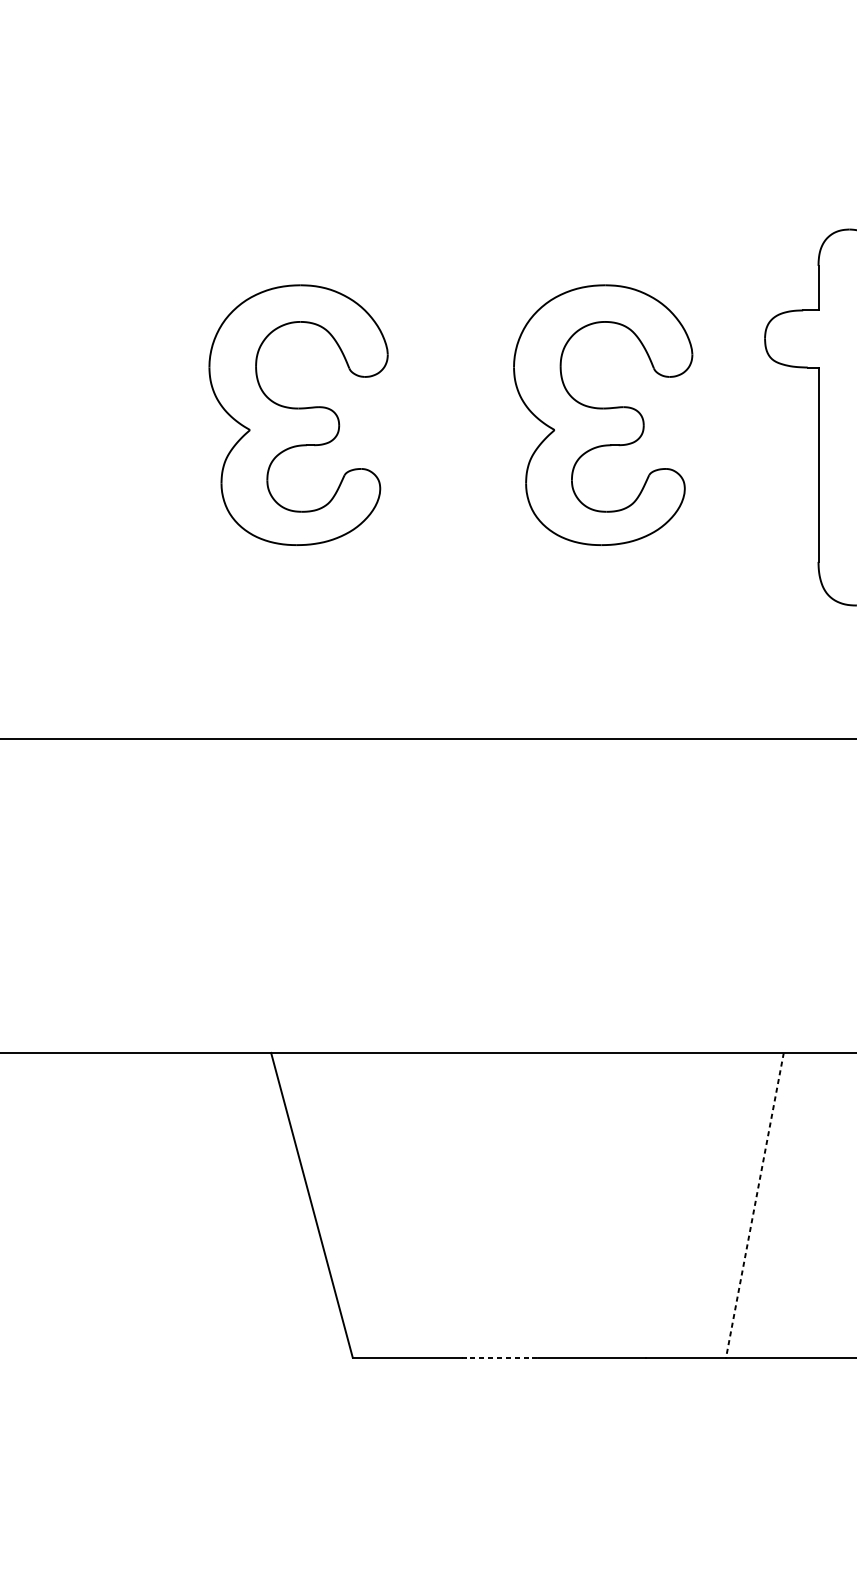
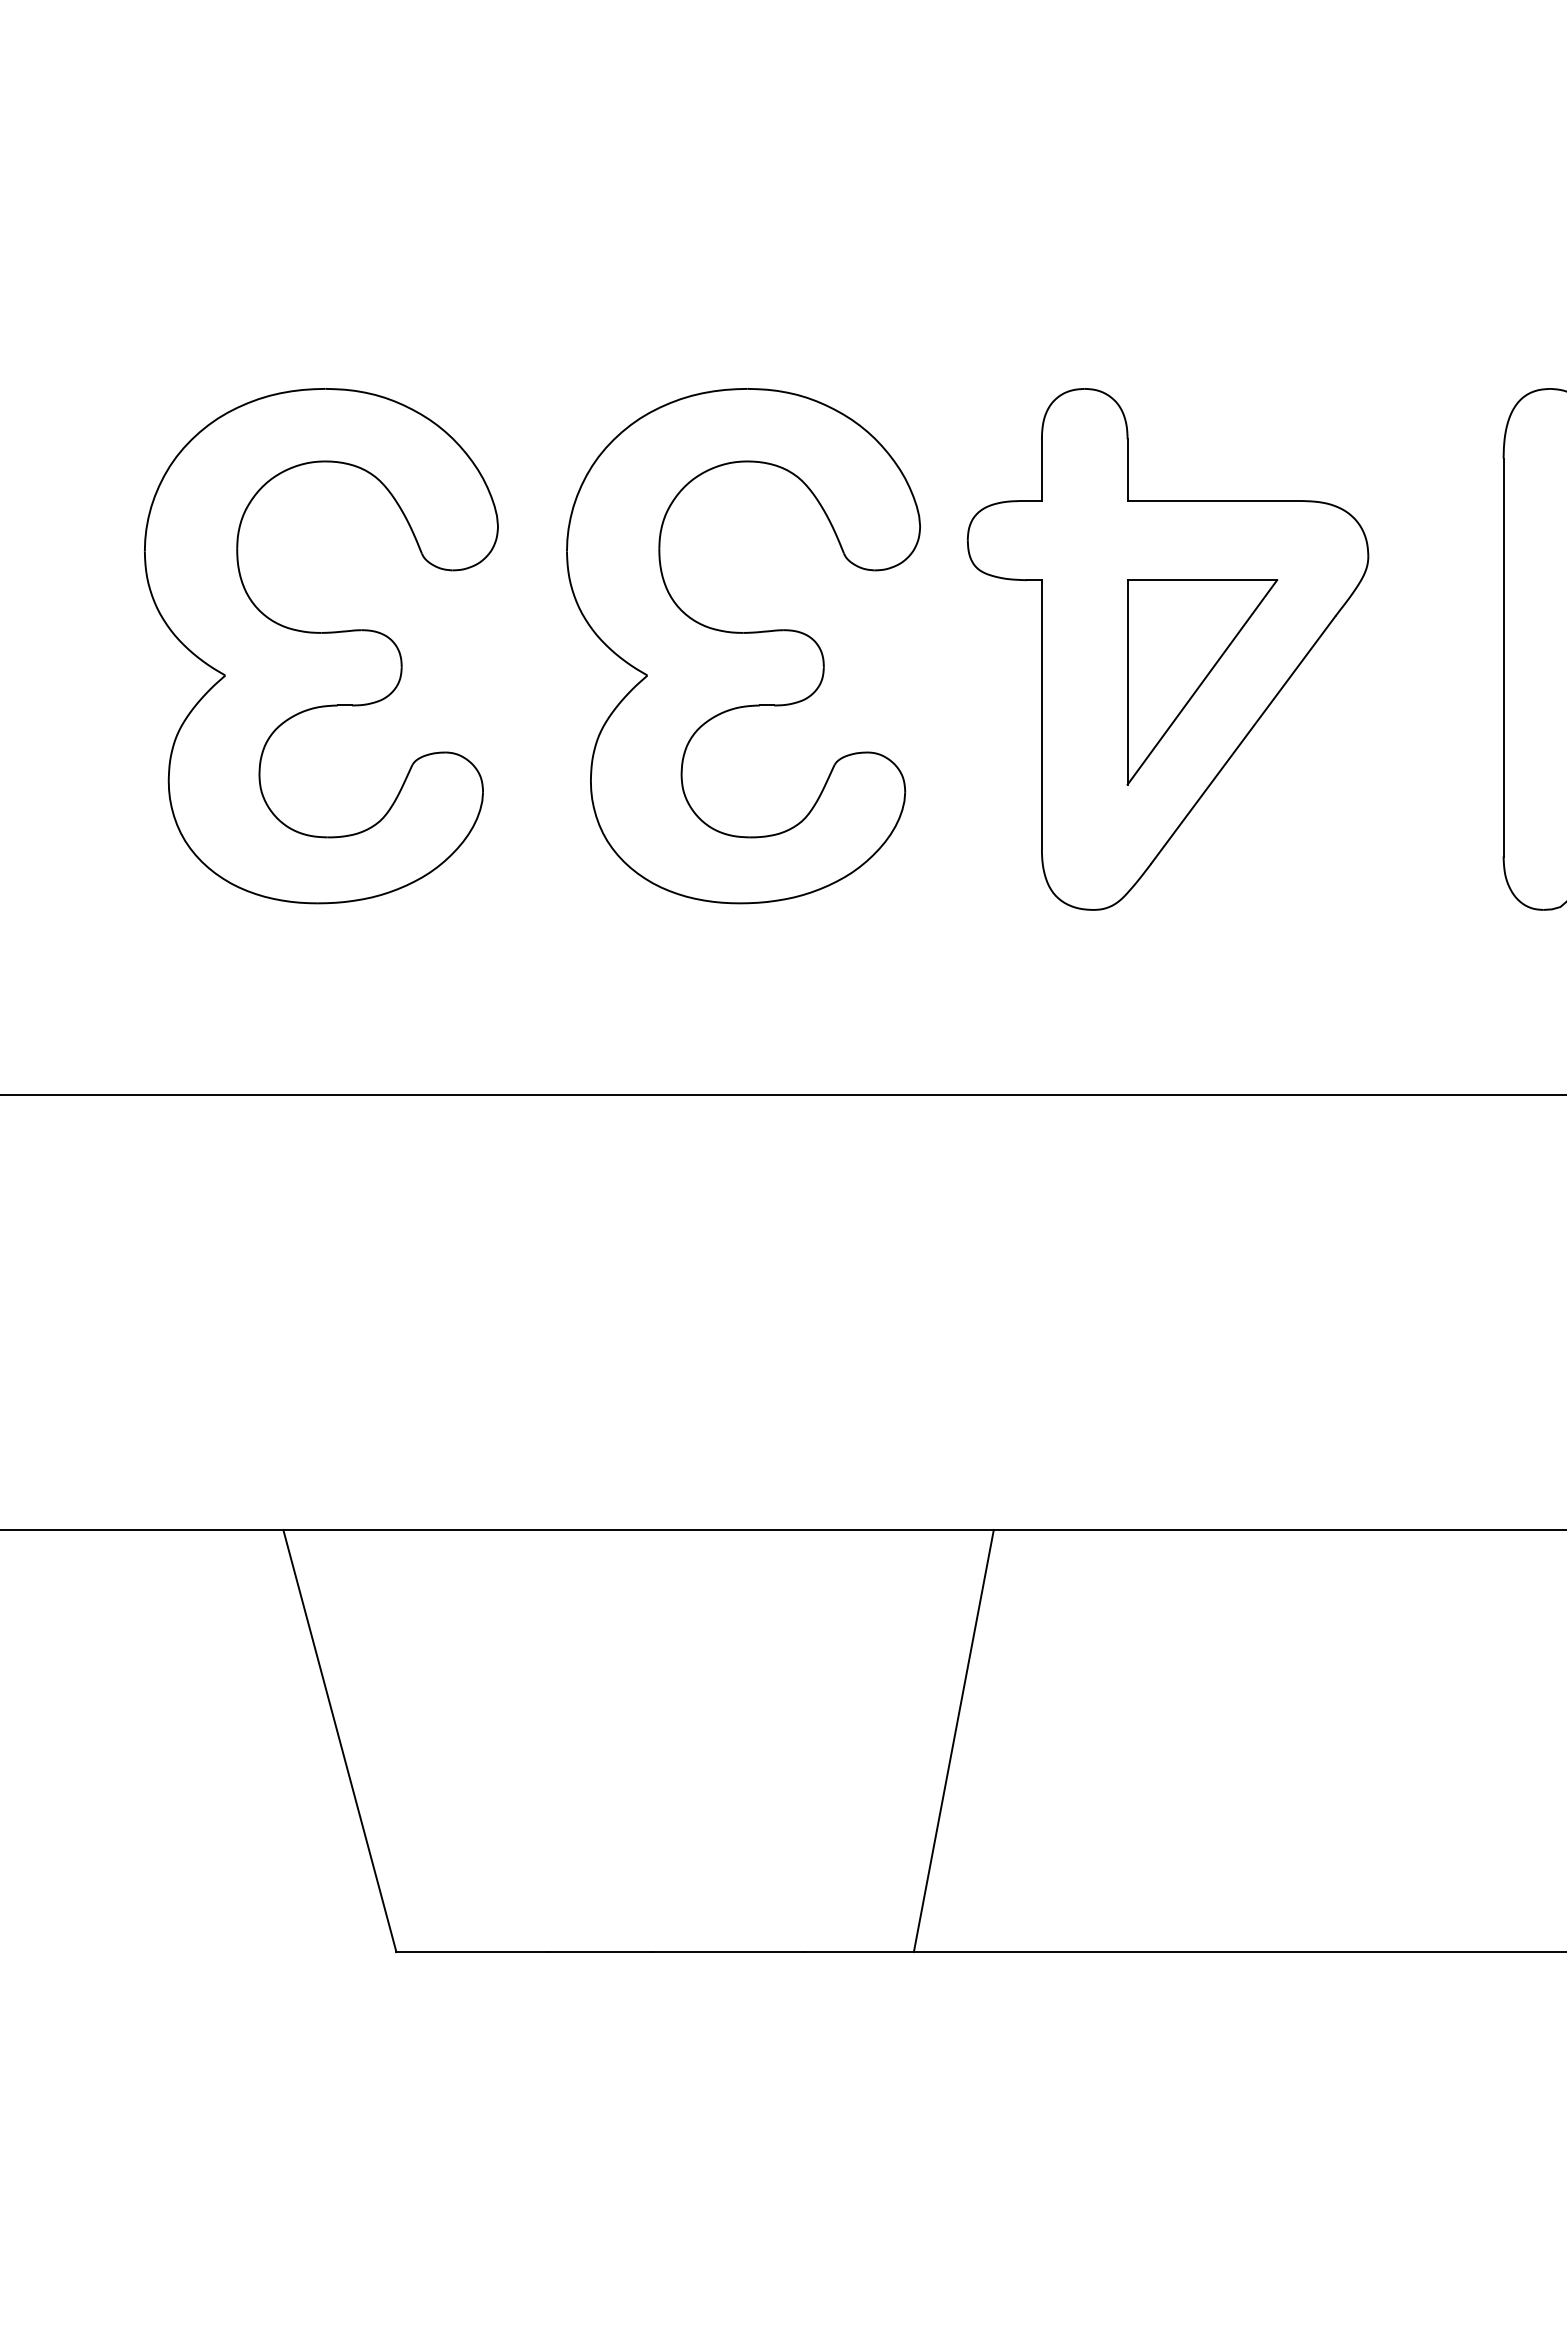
part: (298, 415) -> (321, 646), size x1.43
part: (603, 415) -> (743, 646), size x1.43
line: (754, 1205) -> (953, 1741), dashed -> solid
line: (499, 1357) -> (599, 1952), dashed -> solid

